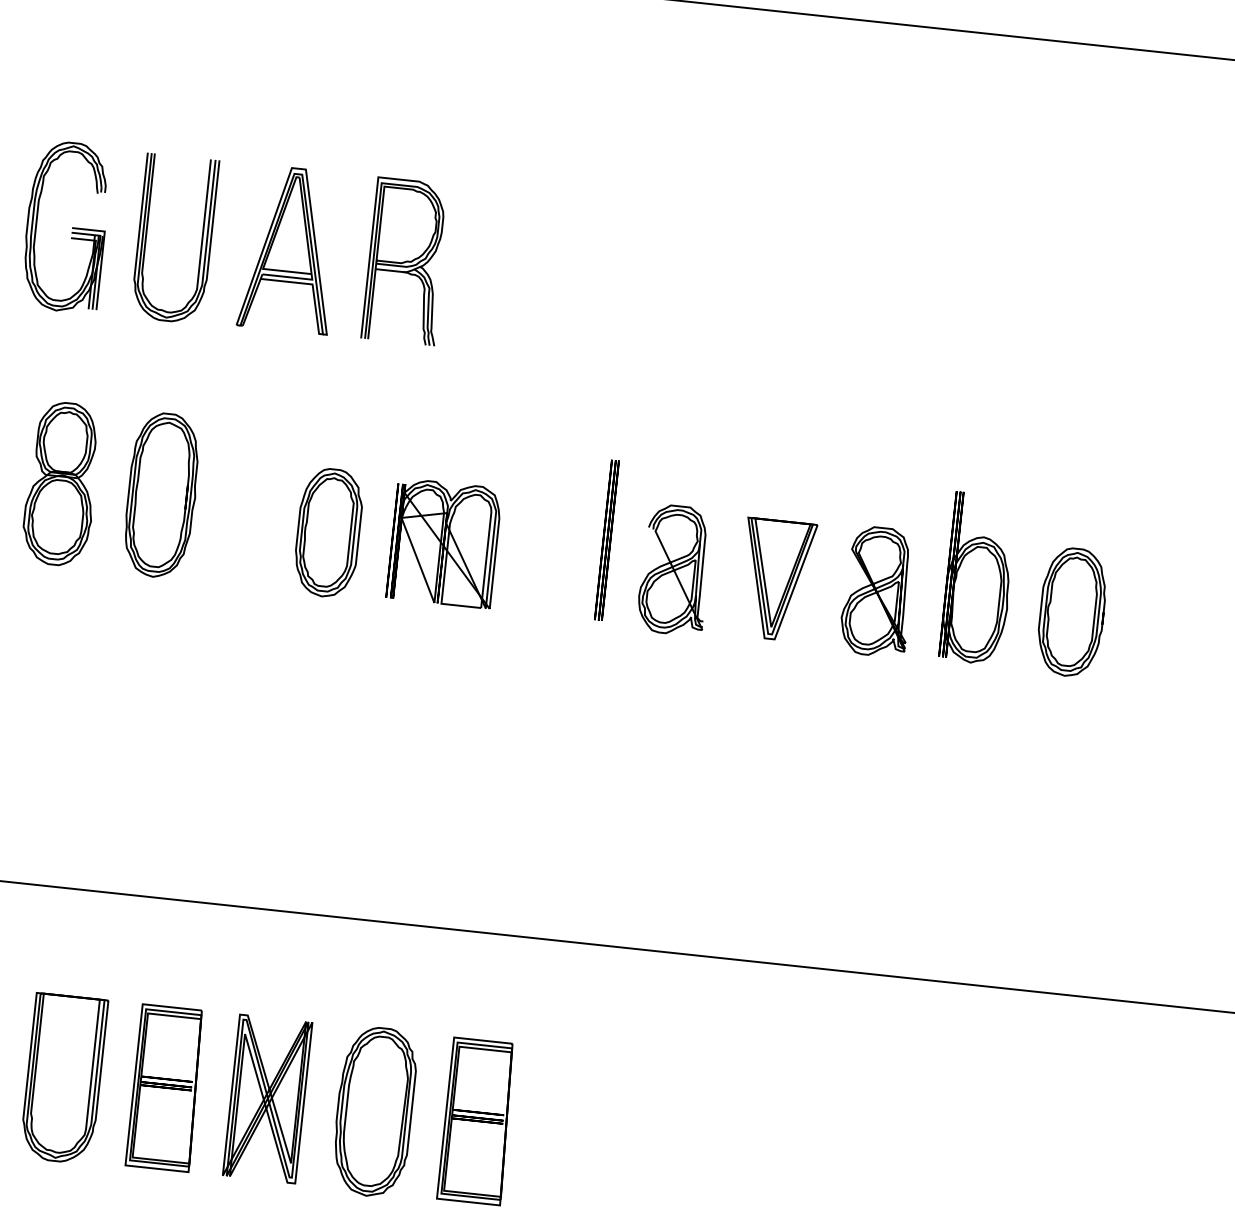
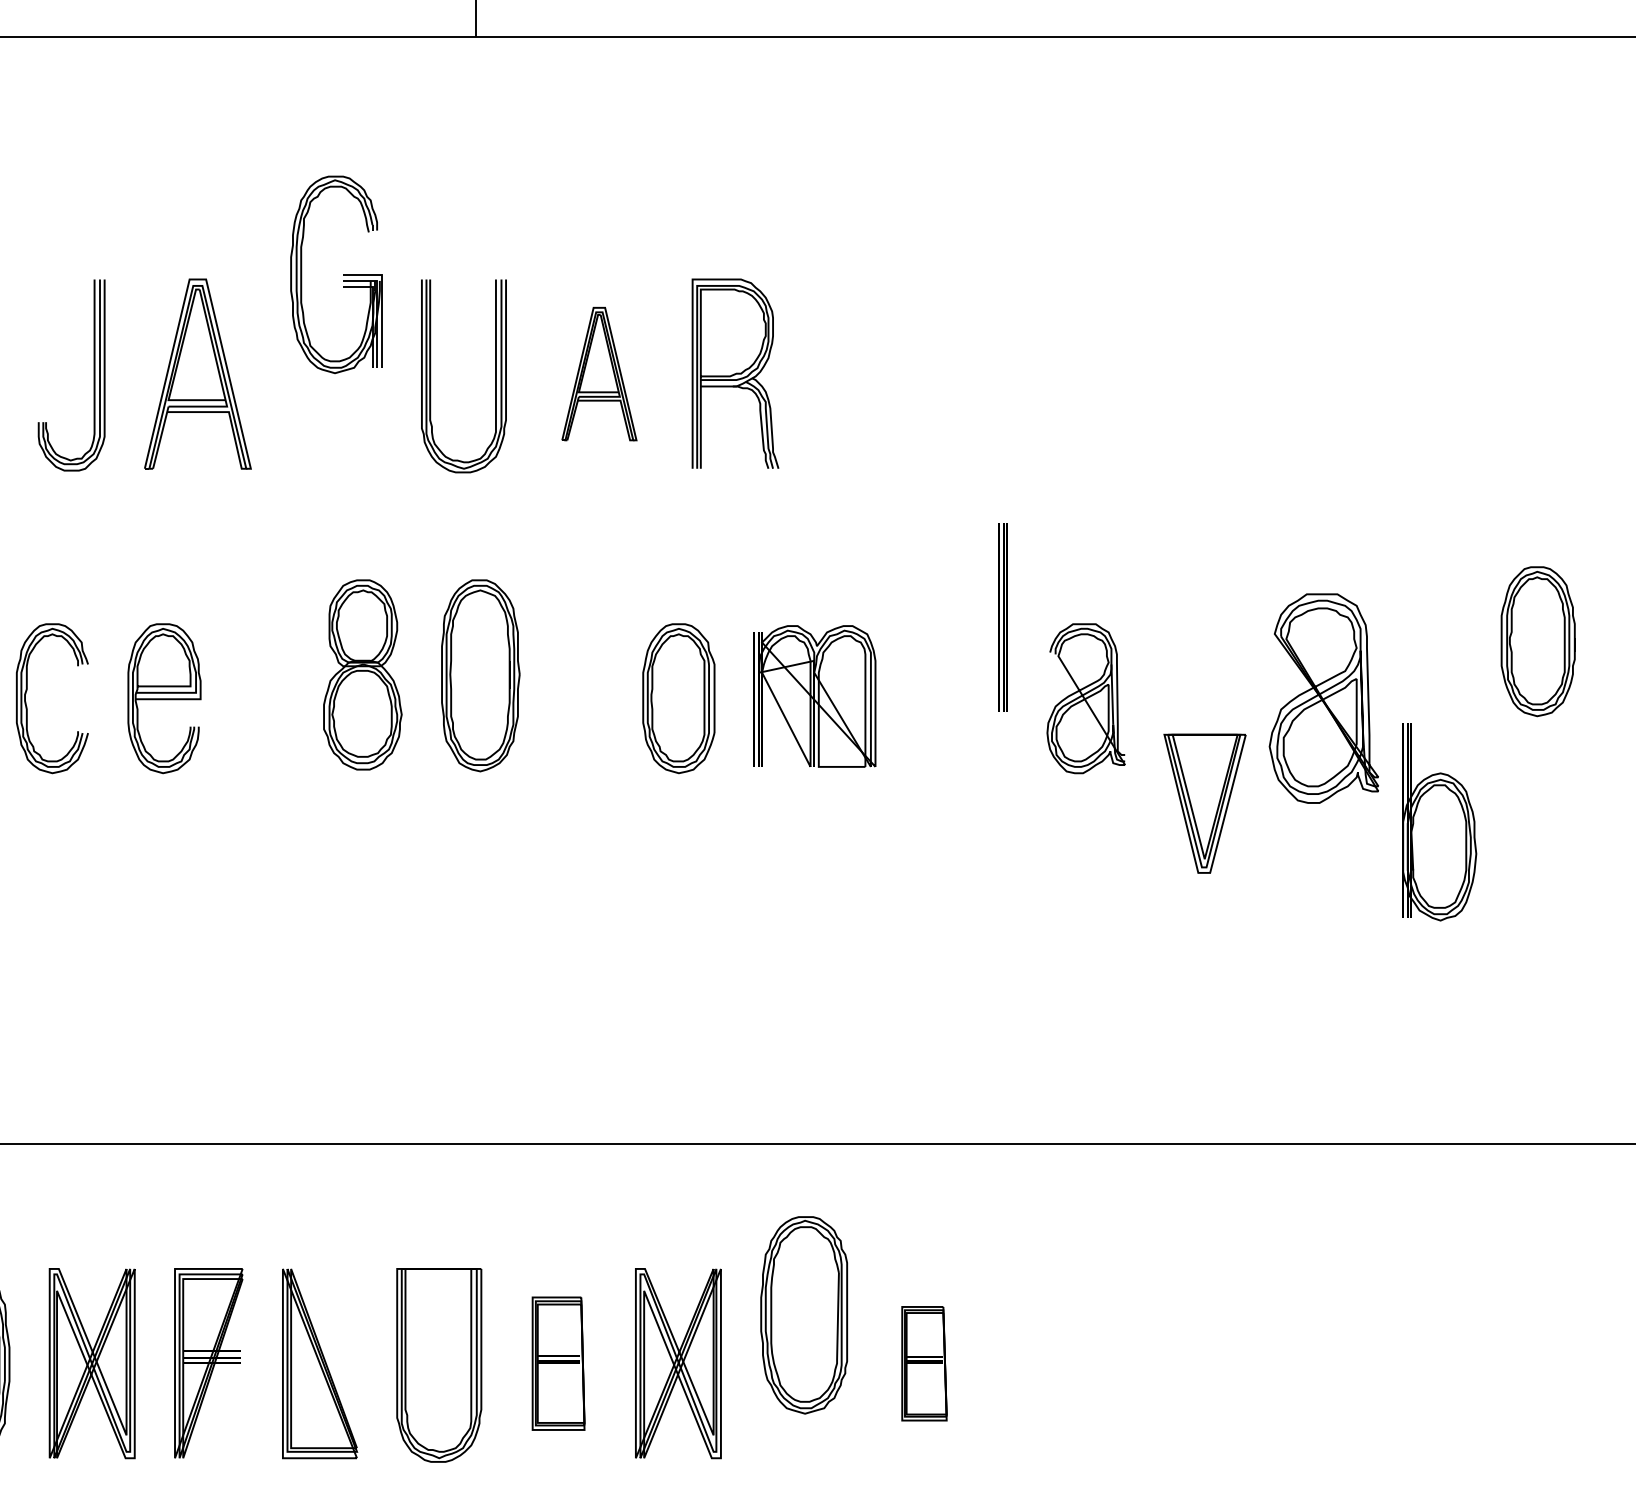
part: (72, 227) -> (343, 274), moved
part: (290, 248) -> (599, 373), size x0.7
part: (606, 540) -> (1002, 617), moved
part: (776, 579) -> (1204, 803), moved
part: (978, 579) -> (1439, 822), moved
part: (877, 591) -> (1323, 698), size x1.4
part: (1071, 612) -> (1537, 641), moved
part: (165, 1088) -> (558, 1363), size x0.7
part: (373, 1112) -> (803, 1315), moved
part: (477, 1121) -> (924, 1363), size x0.6

